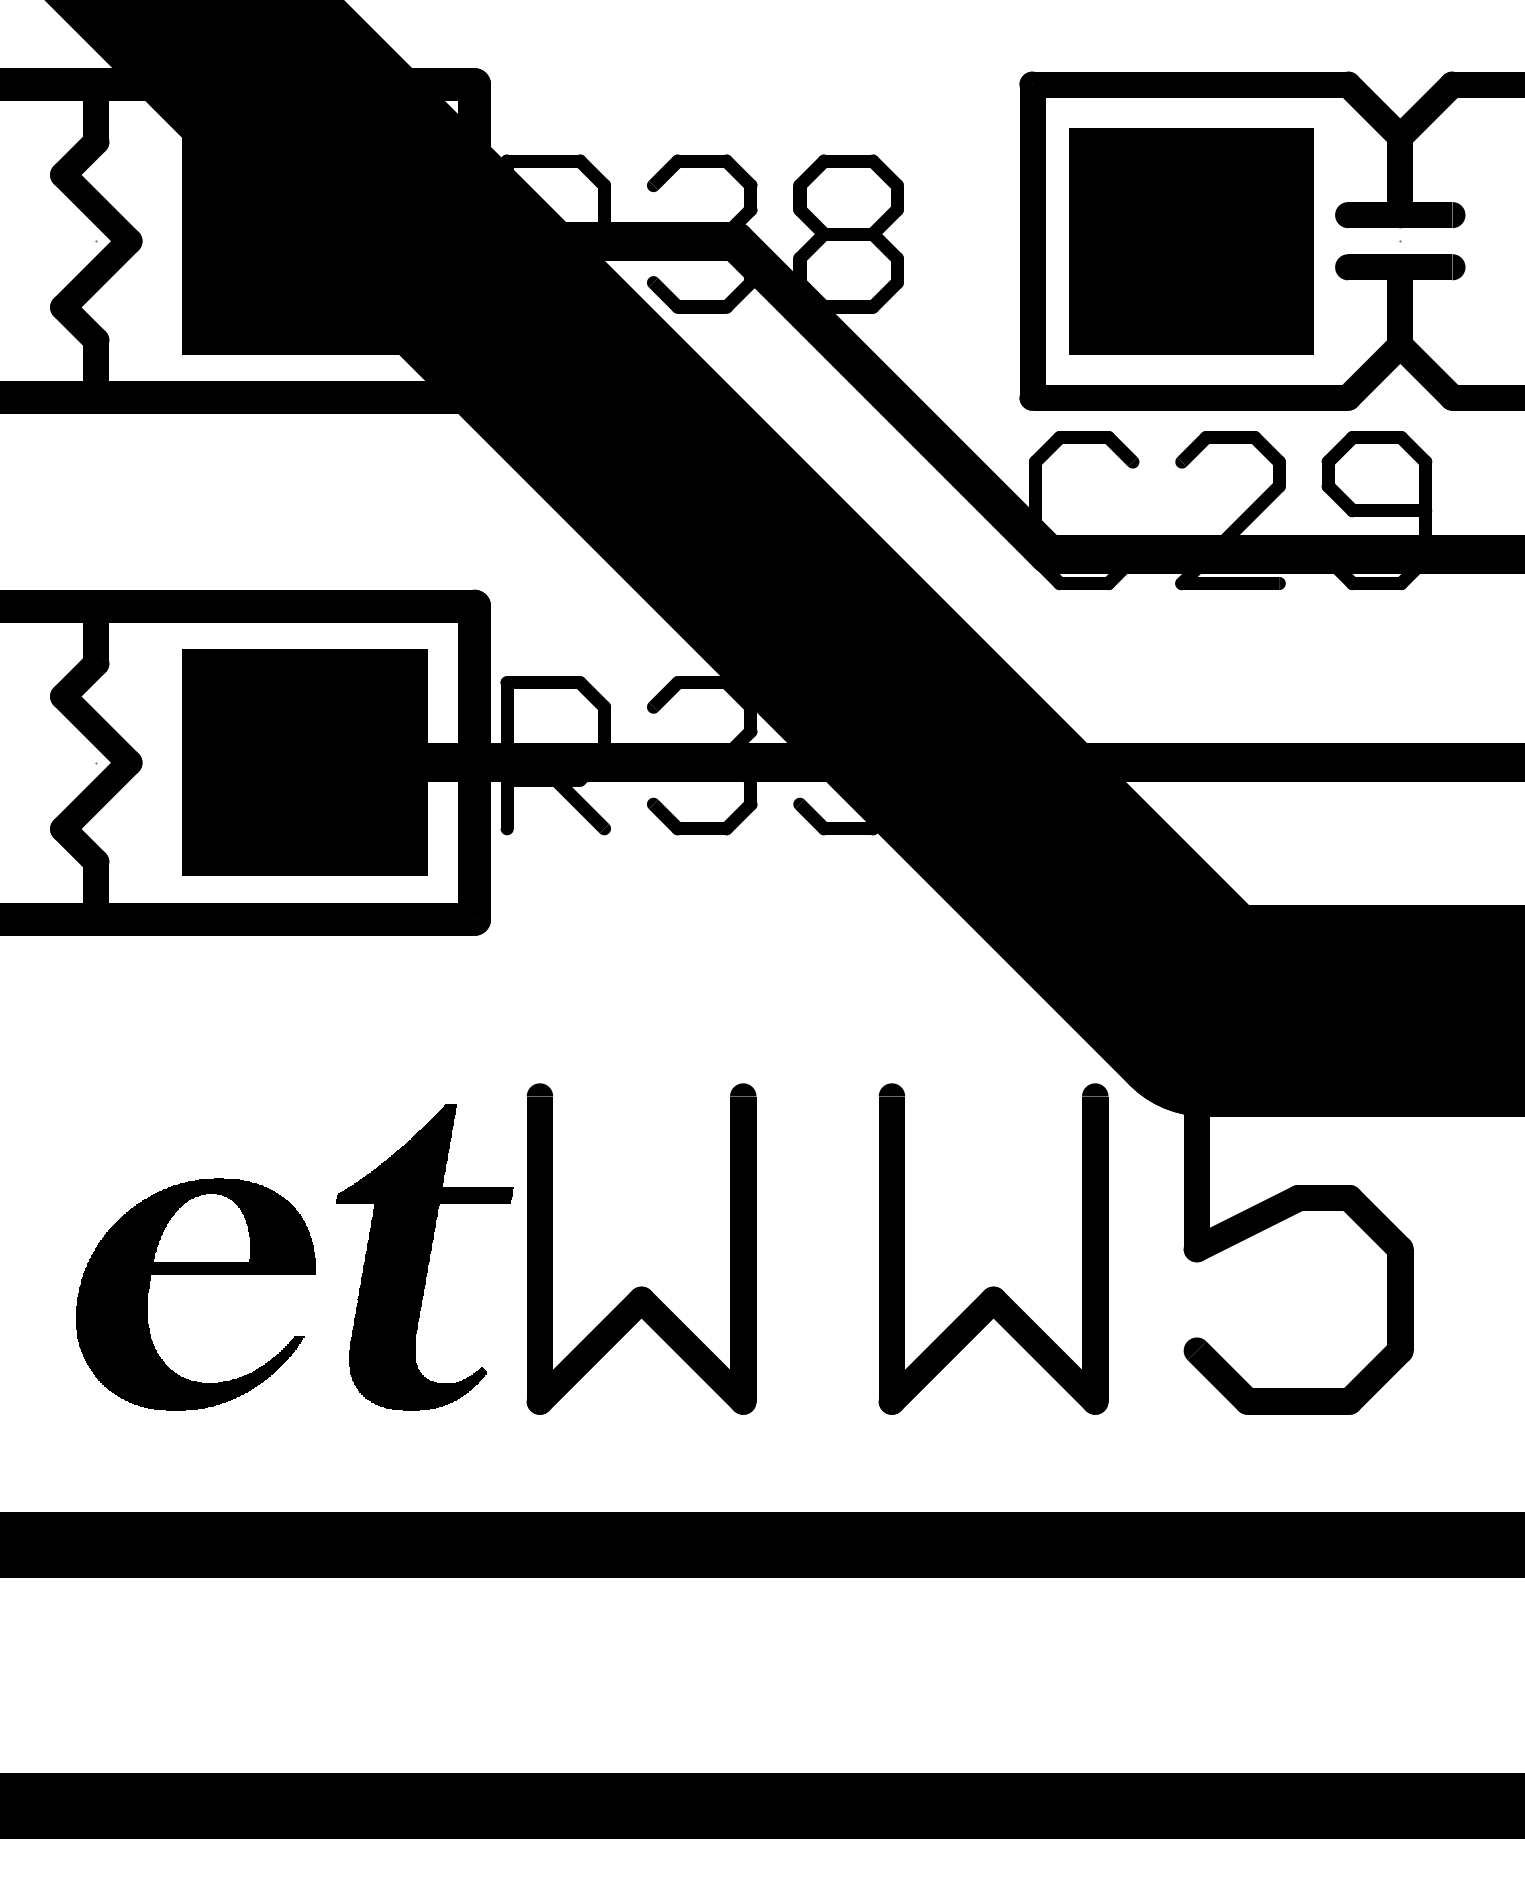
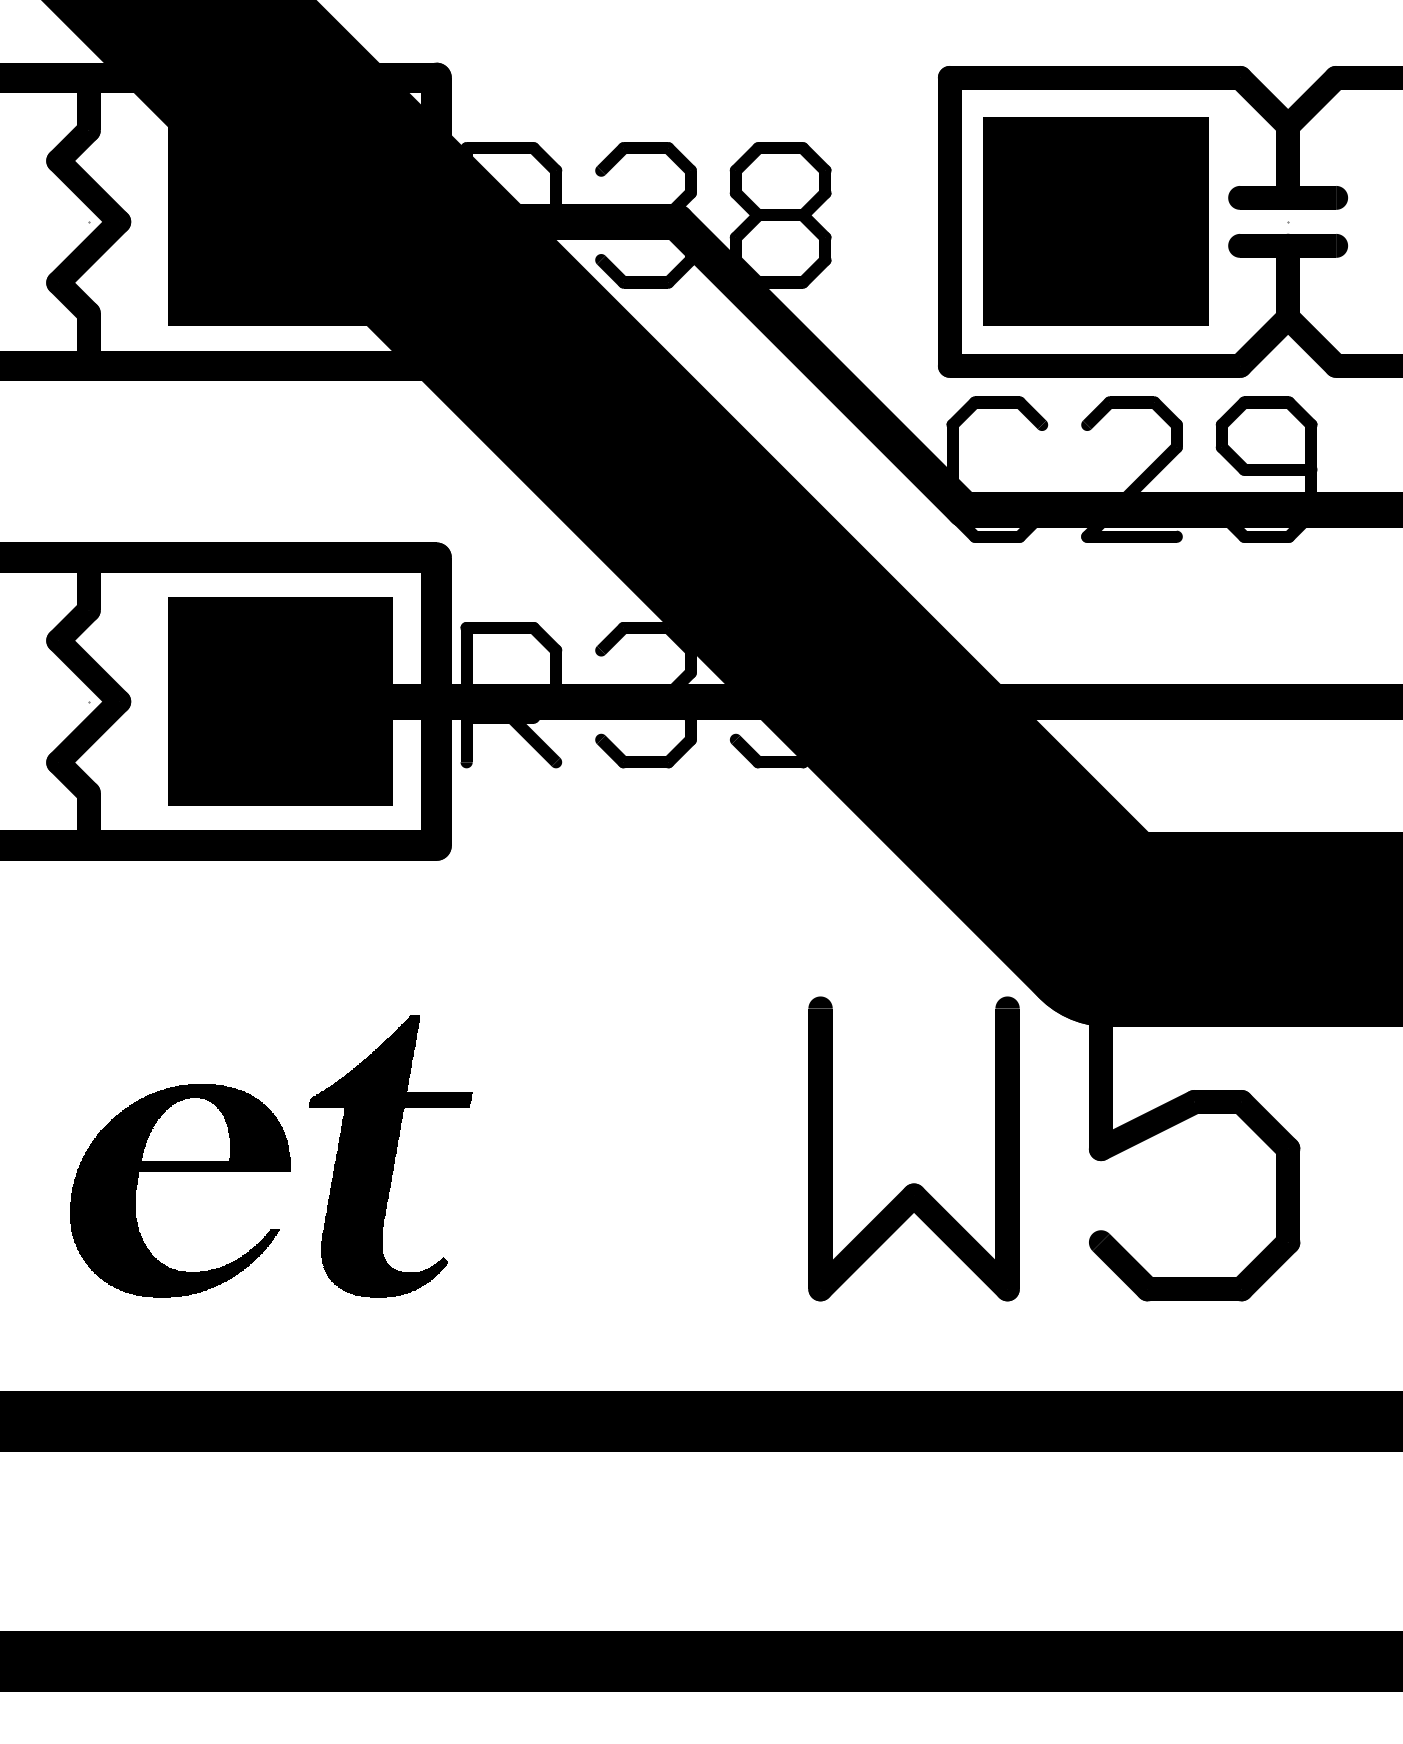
part: (641, 1286) -> (590, 1183), removed

